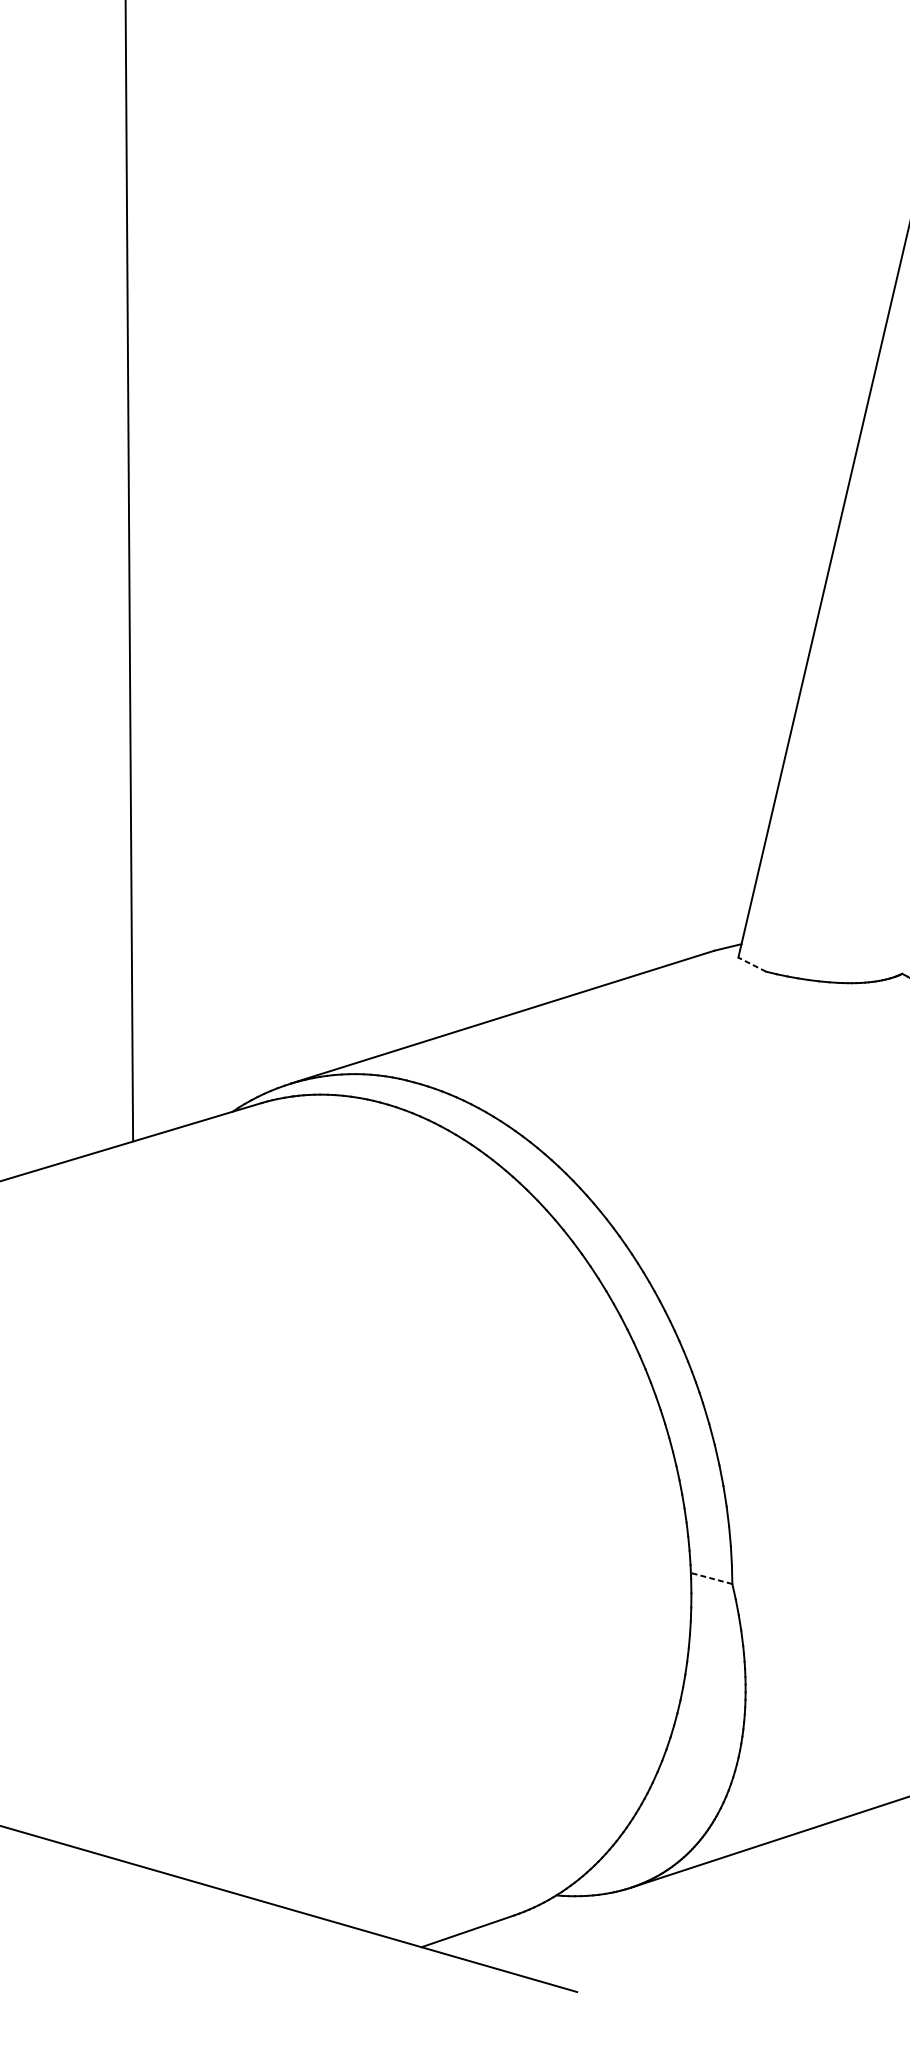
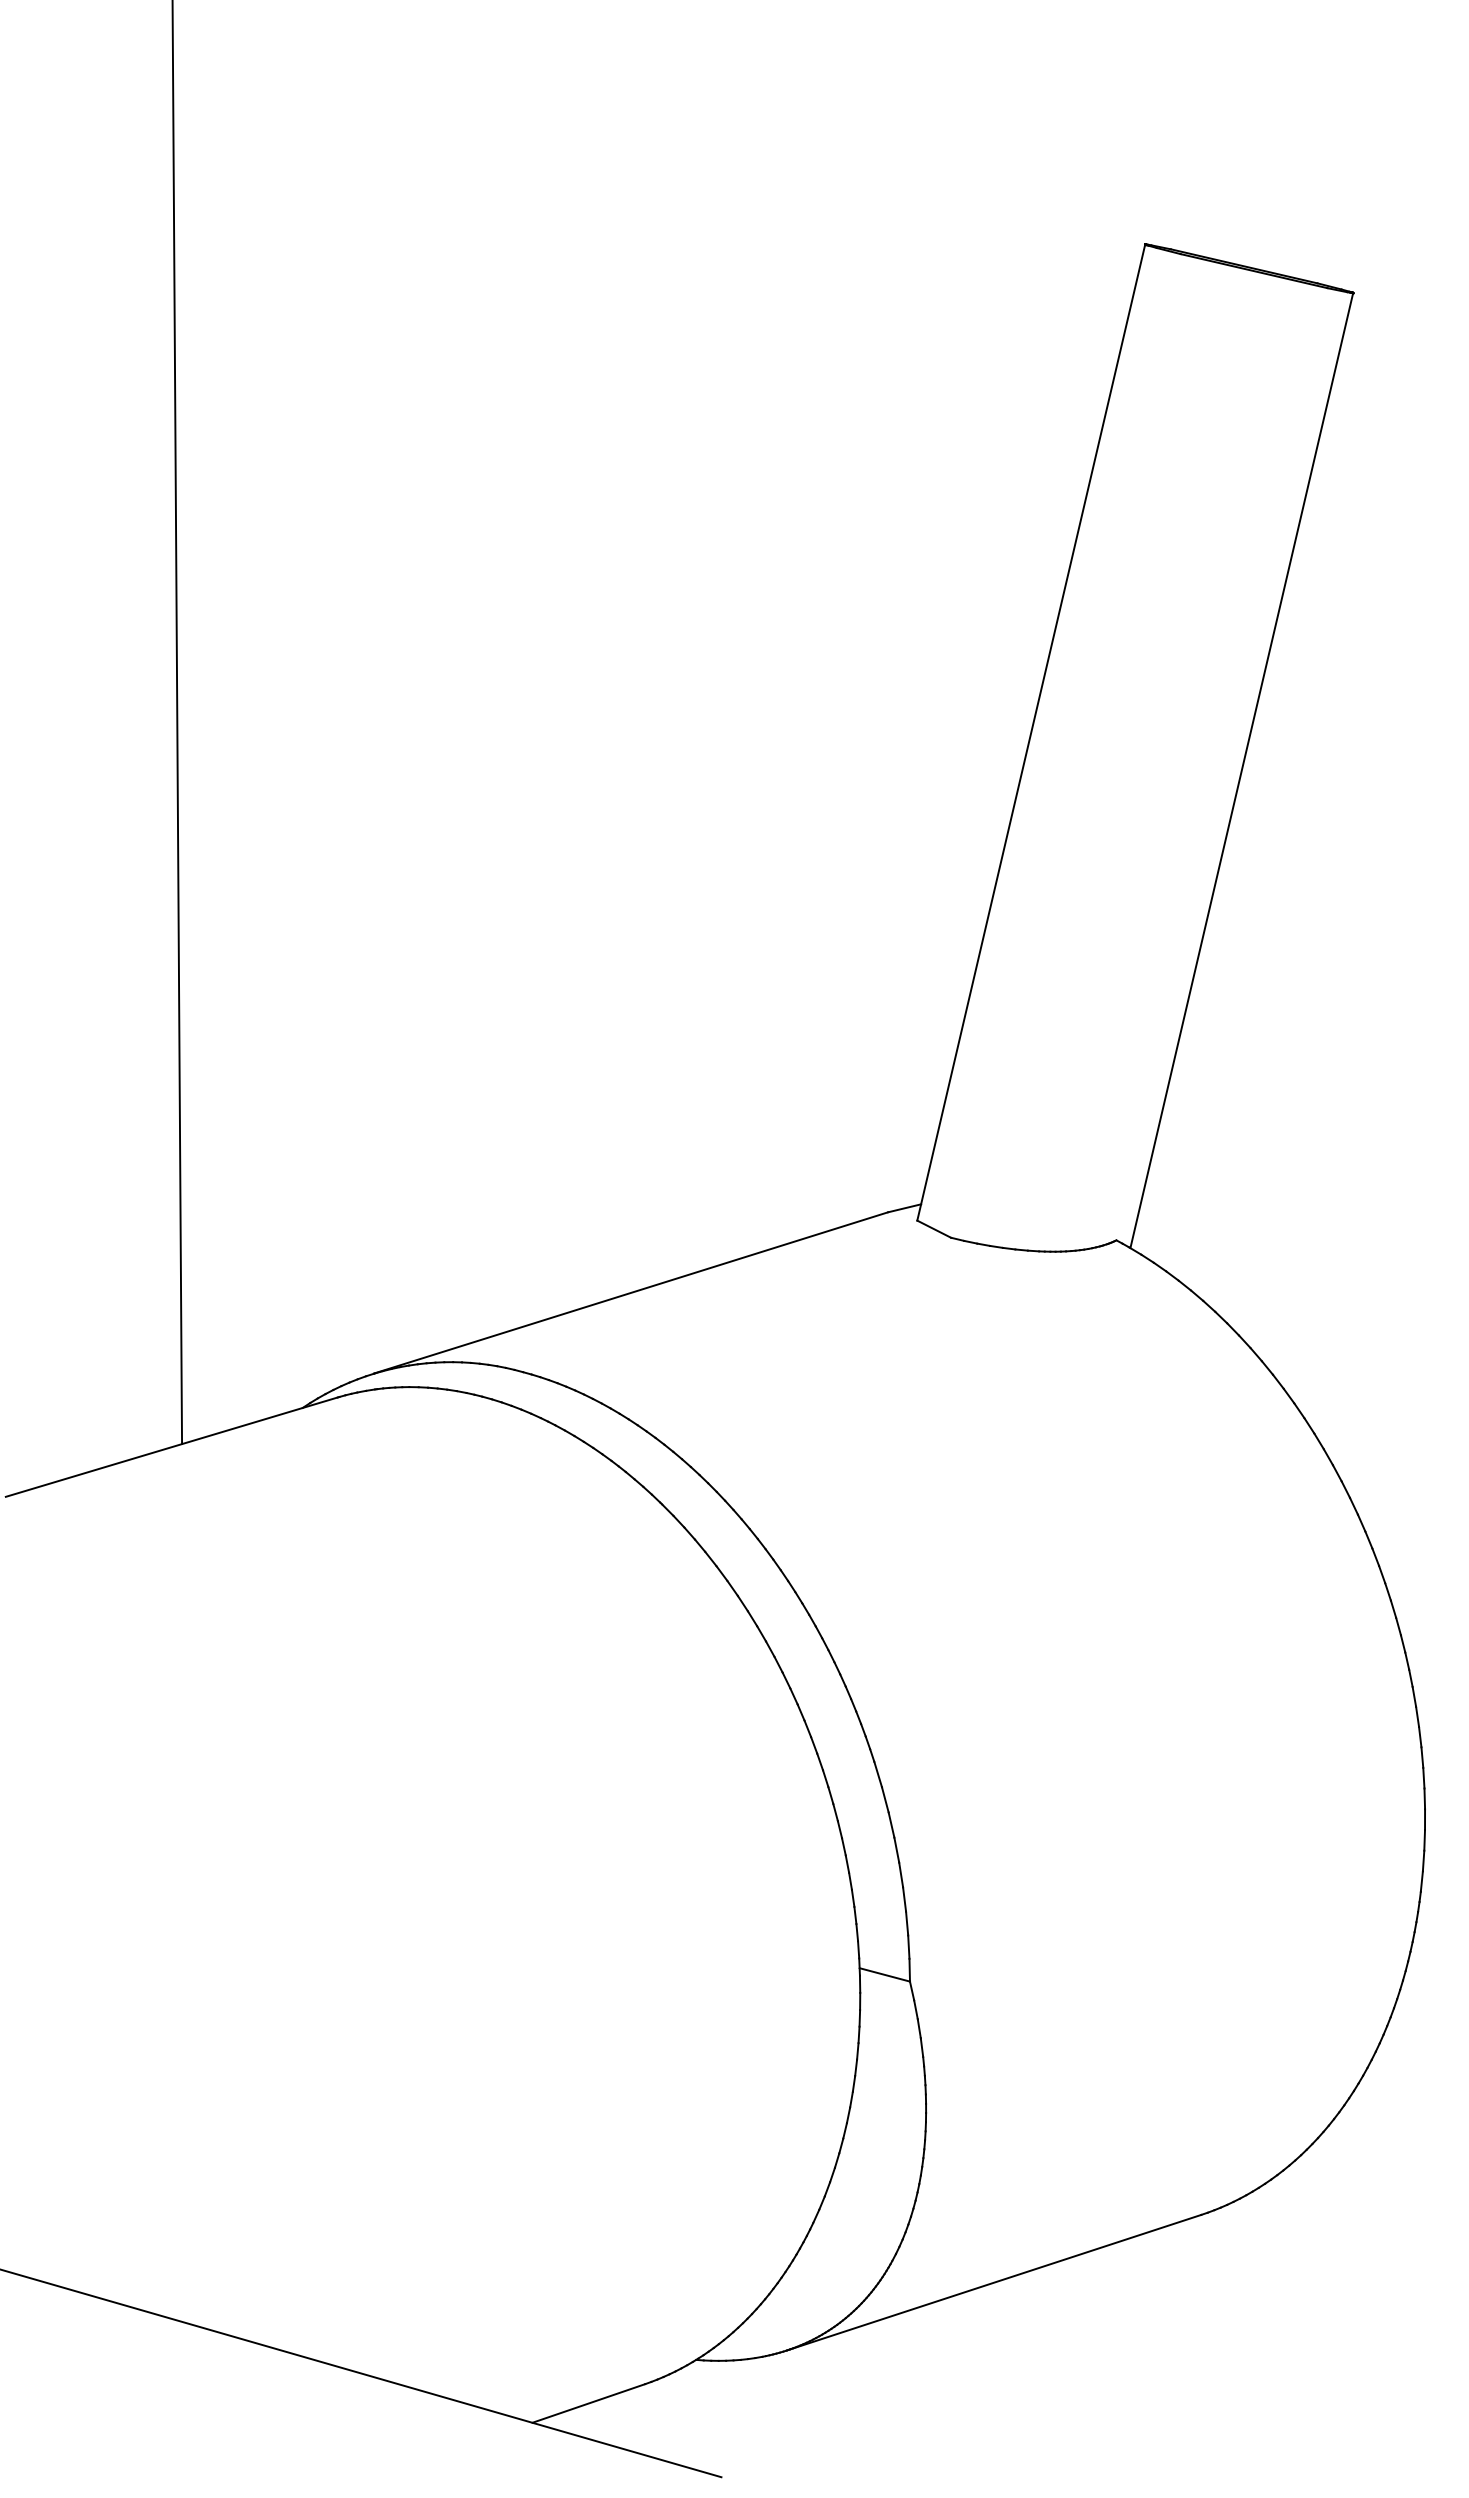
line: (752, 964) -> (934, 1229), dashed -> solid
line: (711, 1578) -> (884, 1974), dashed -> solid

